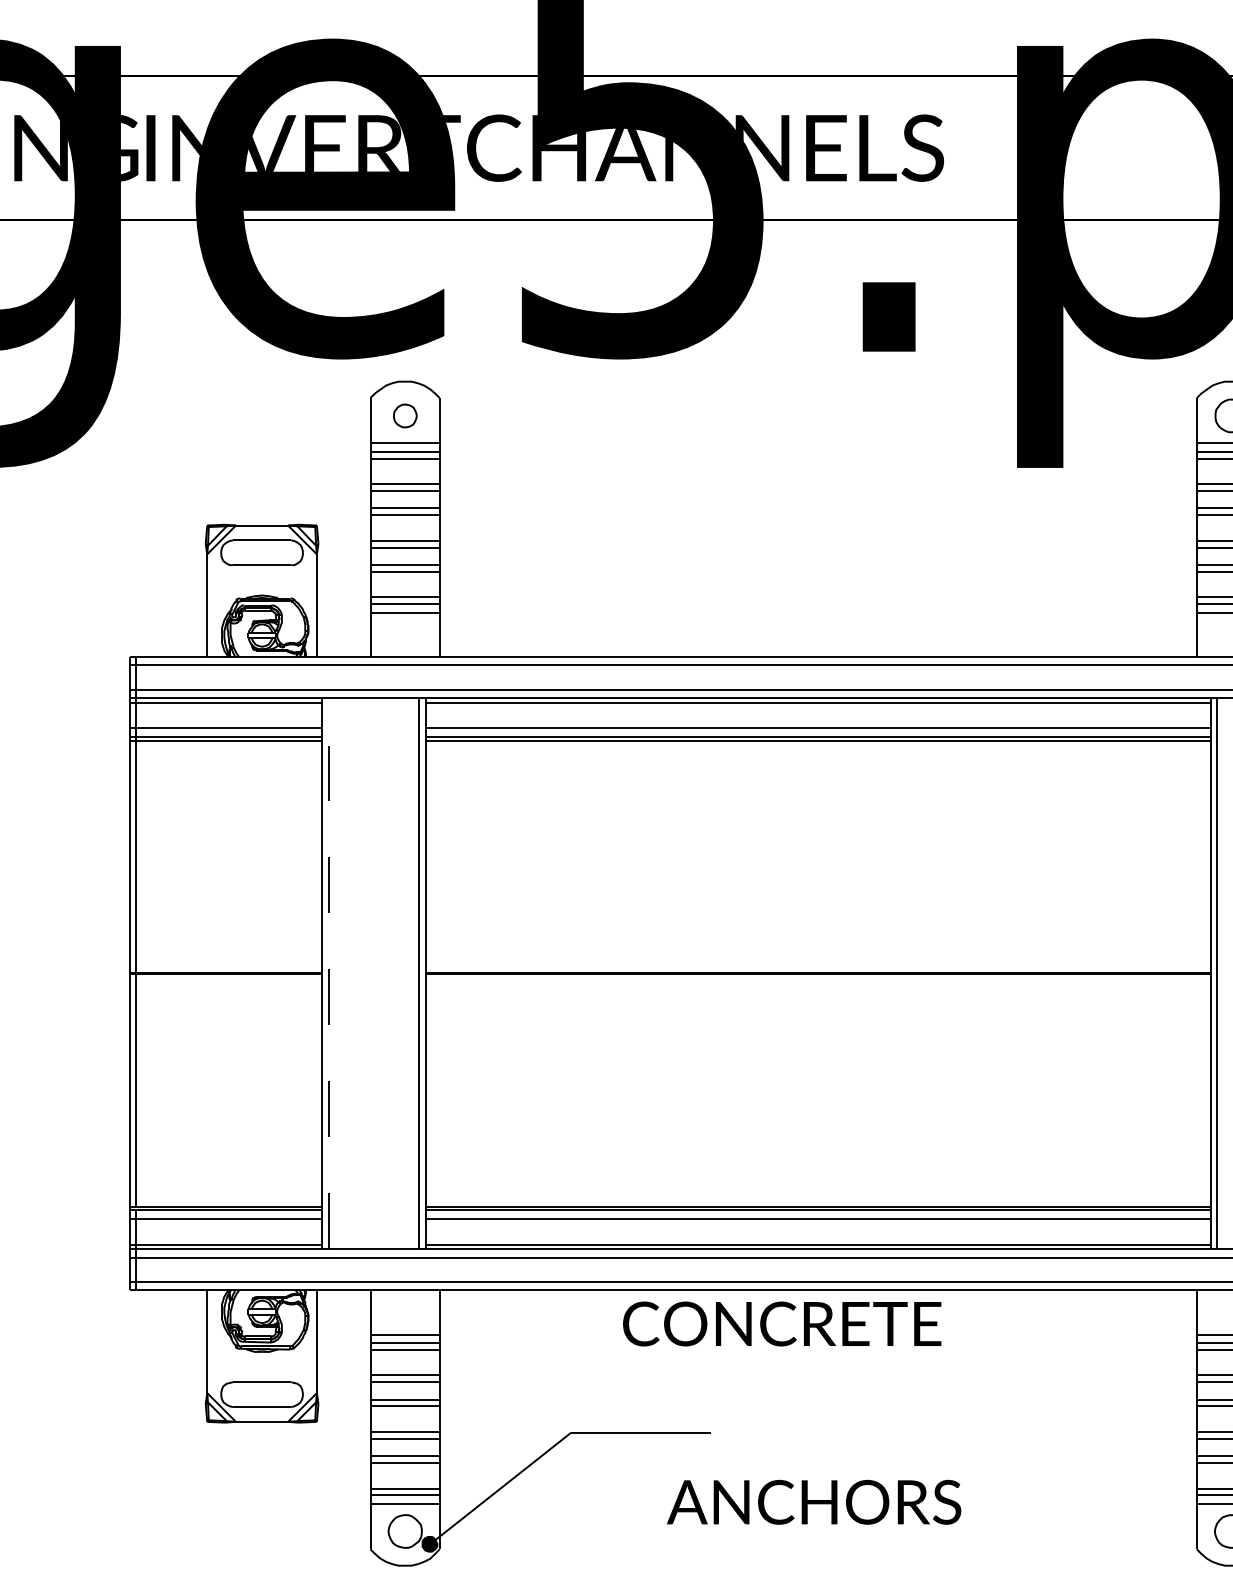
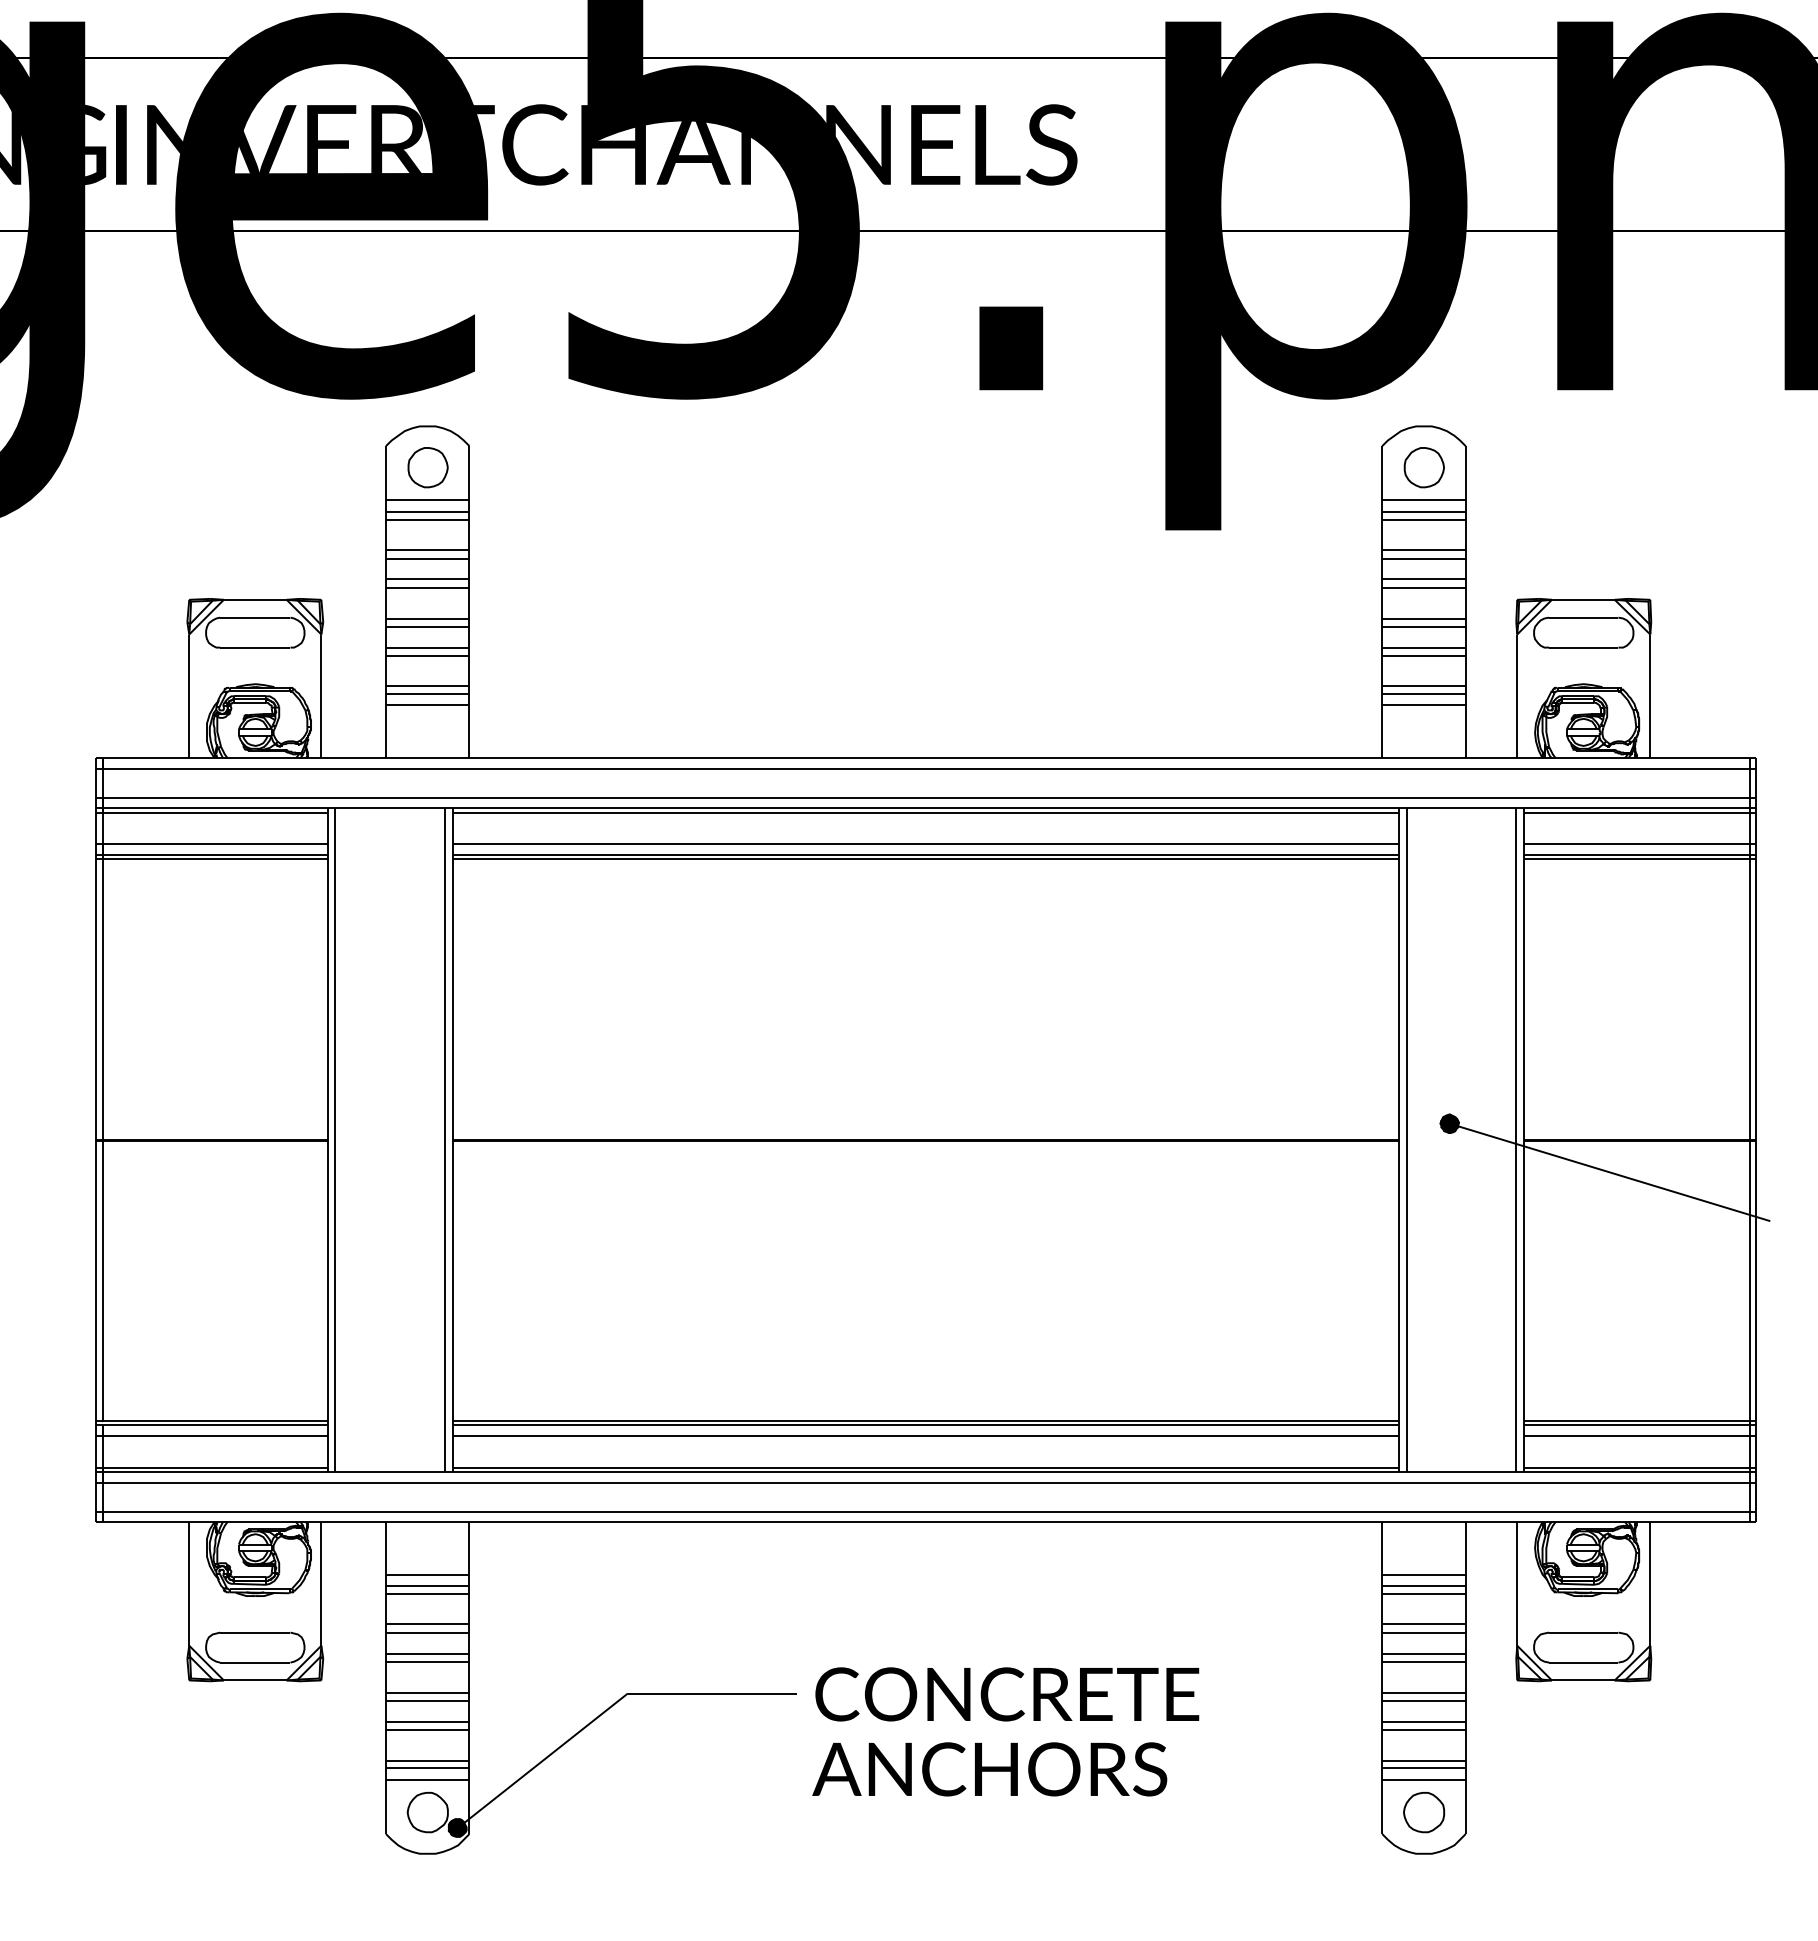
part: (404, 415) -> (427, 467), size x1.43
line: (328, 973) -> (335, 1139), dashed -> solid
text: (782, 1324) -> (1007, 1694), moved
text: (813, 1502) -> (989, 1769), moved

